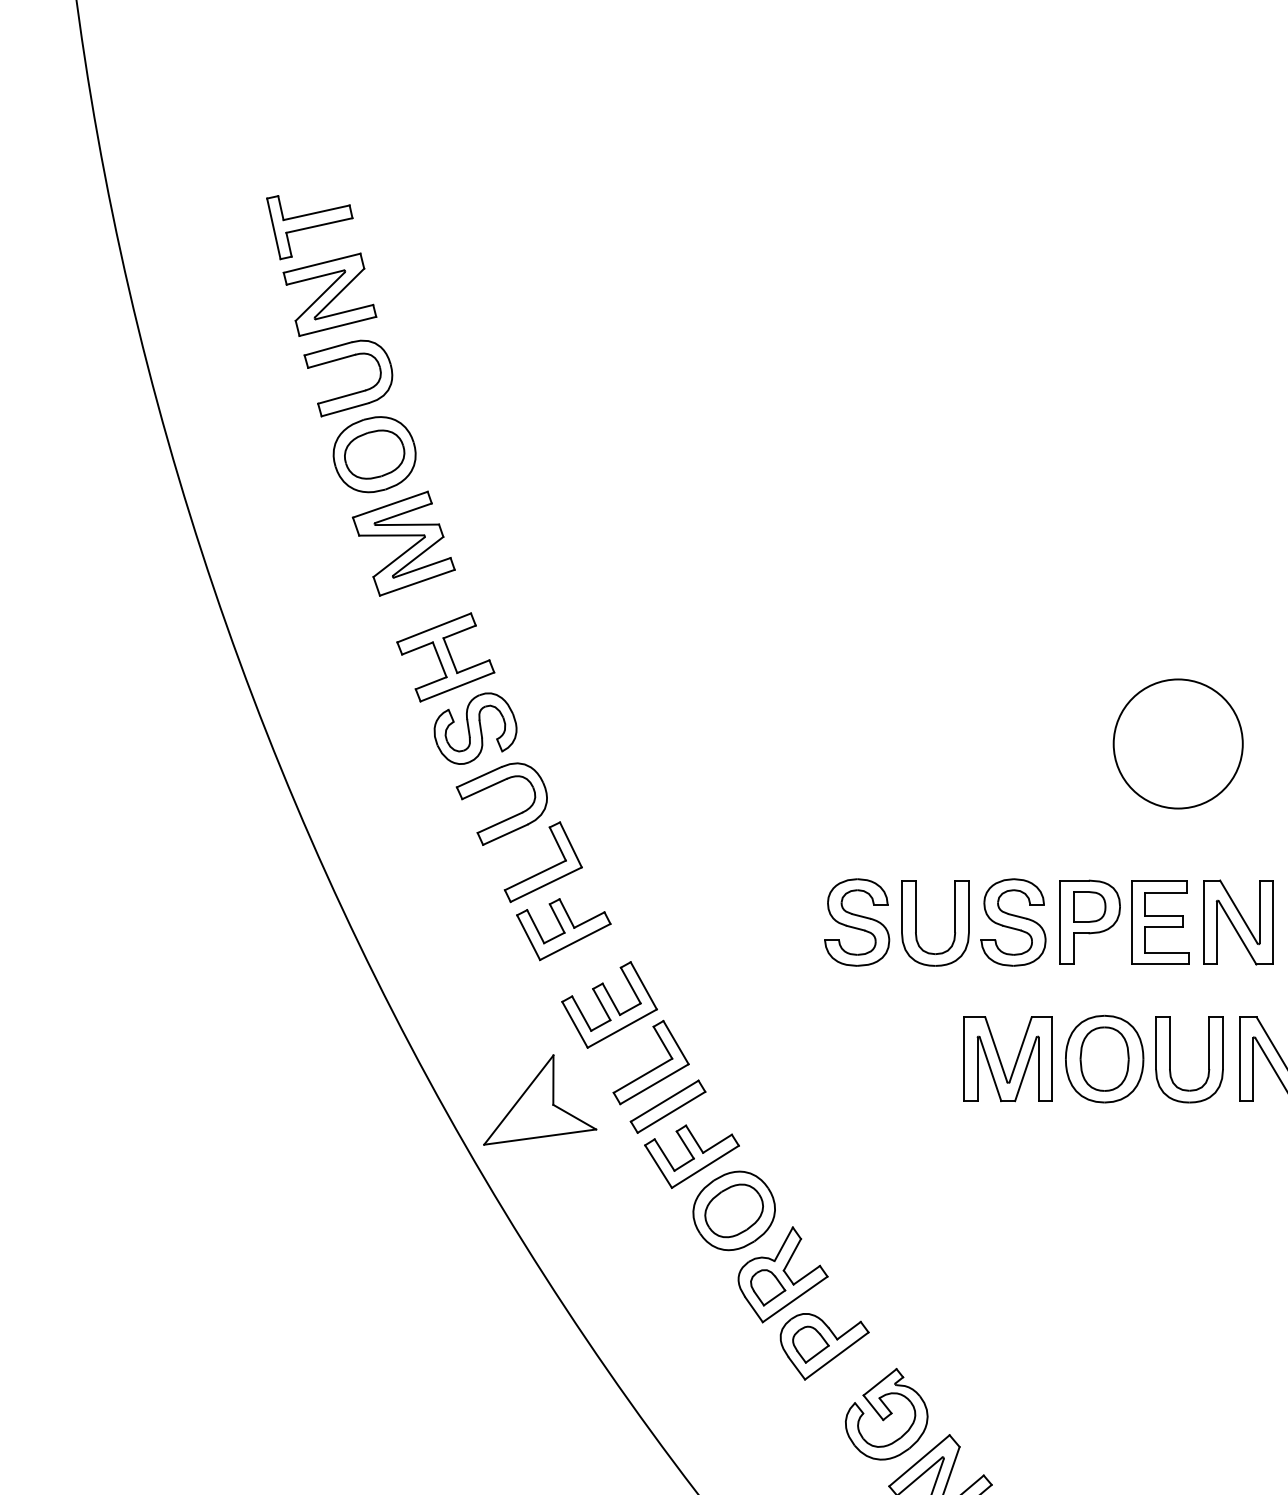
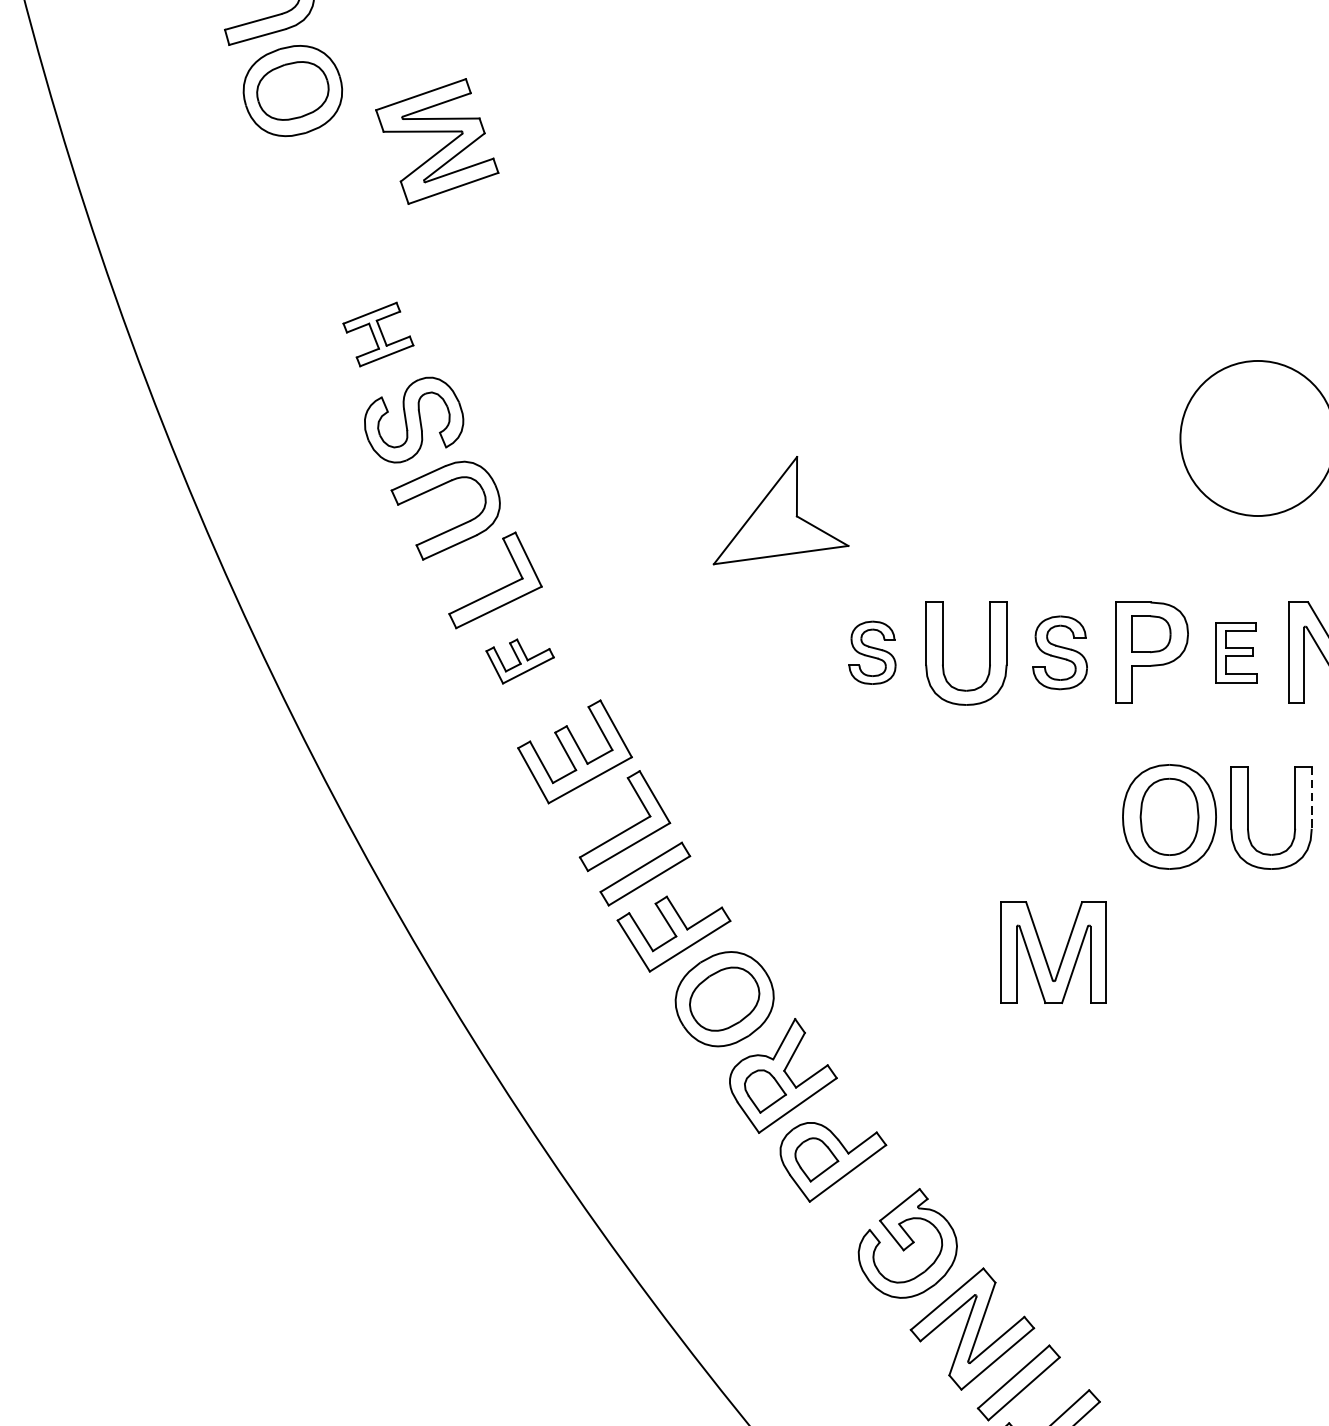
part: (403, 536) -> (436, 132), moved
part: (445, 657) -> (377, 334), size x0.6
part: (857, 922) -> (872, 652), size x0.6
part: (1013, 922) -> (1060, 652), size x0.7
part: (1160, 922) -> (1236, 652), size x0.6
part: (563, 929) -> (519, 661), size x0.6
line: (1223, 1043) -> (1312, 798), solid -> dashed
part: (1001, 1061) -> (1045, 955), moved
part: (540, 1099) -> (781, 509), moved

